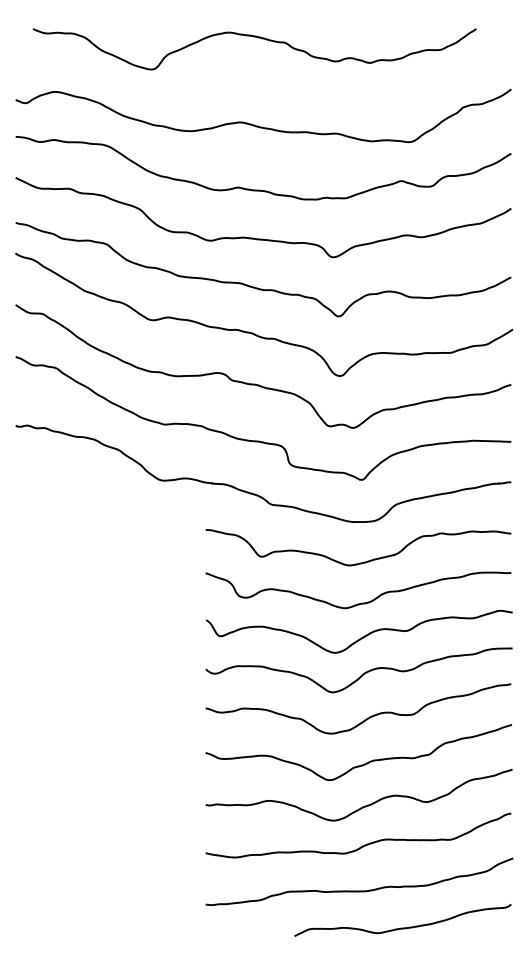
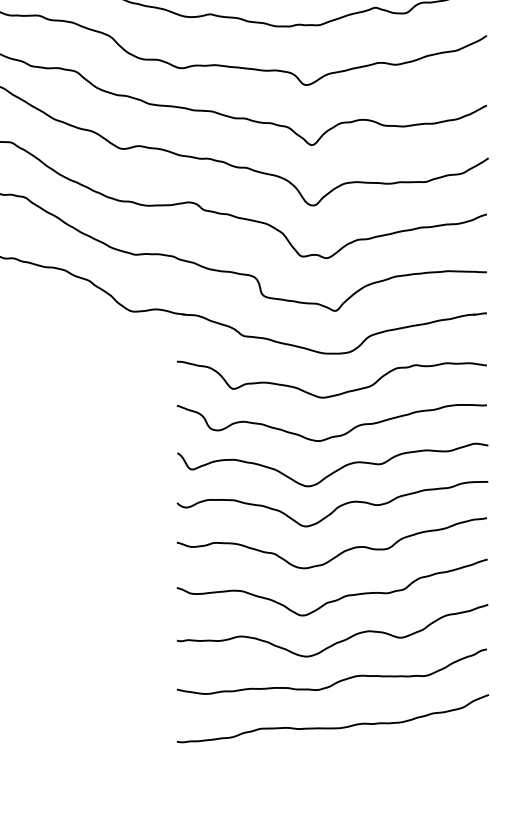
curve: (402, 927) -> (376, 764), removed

